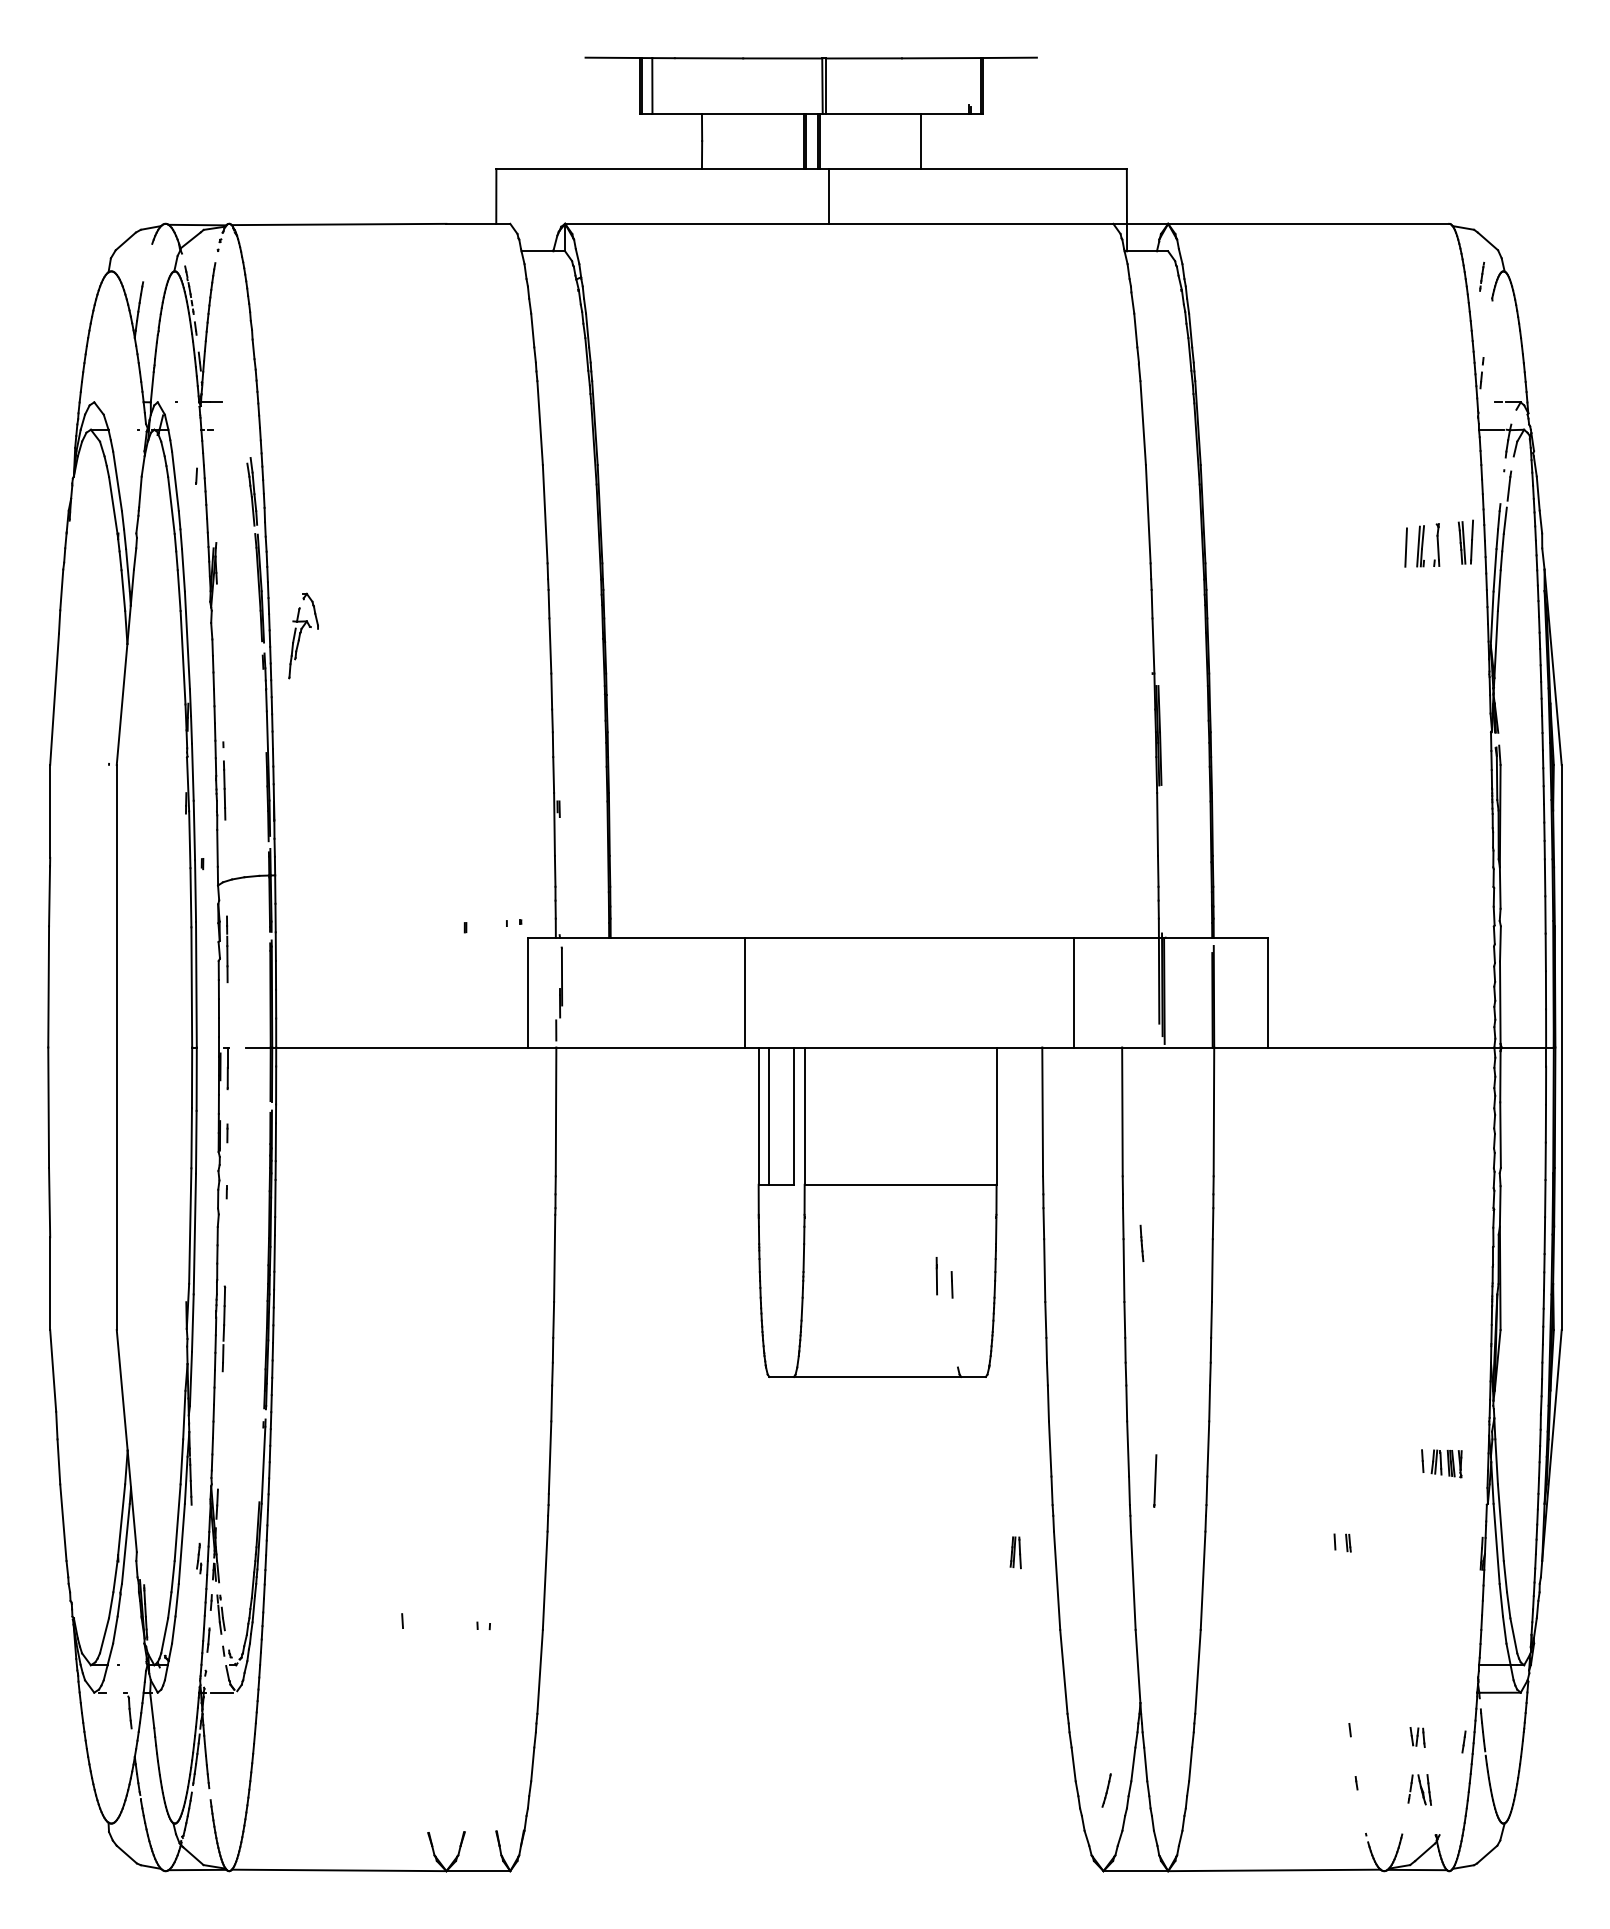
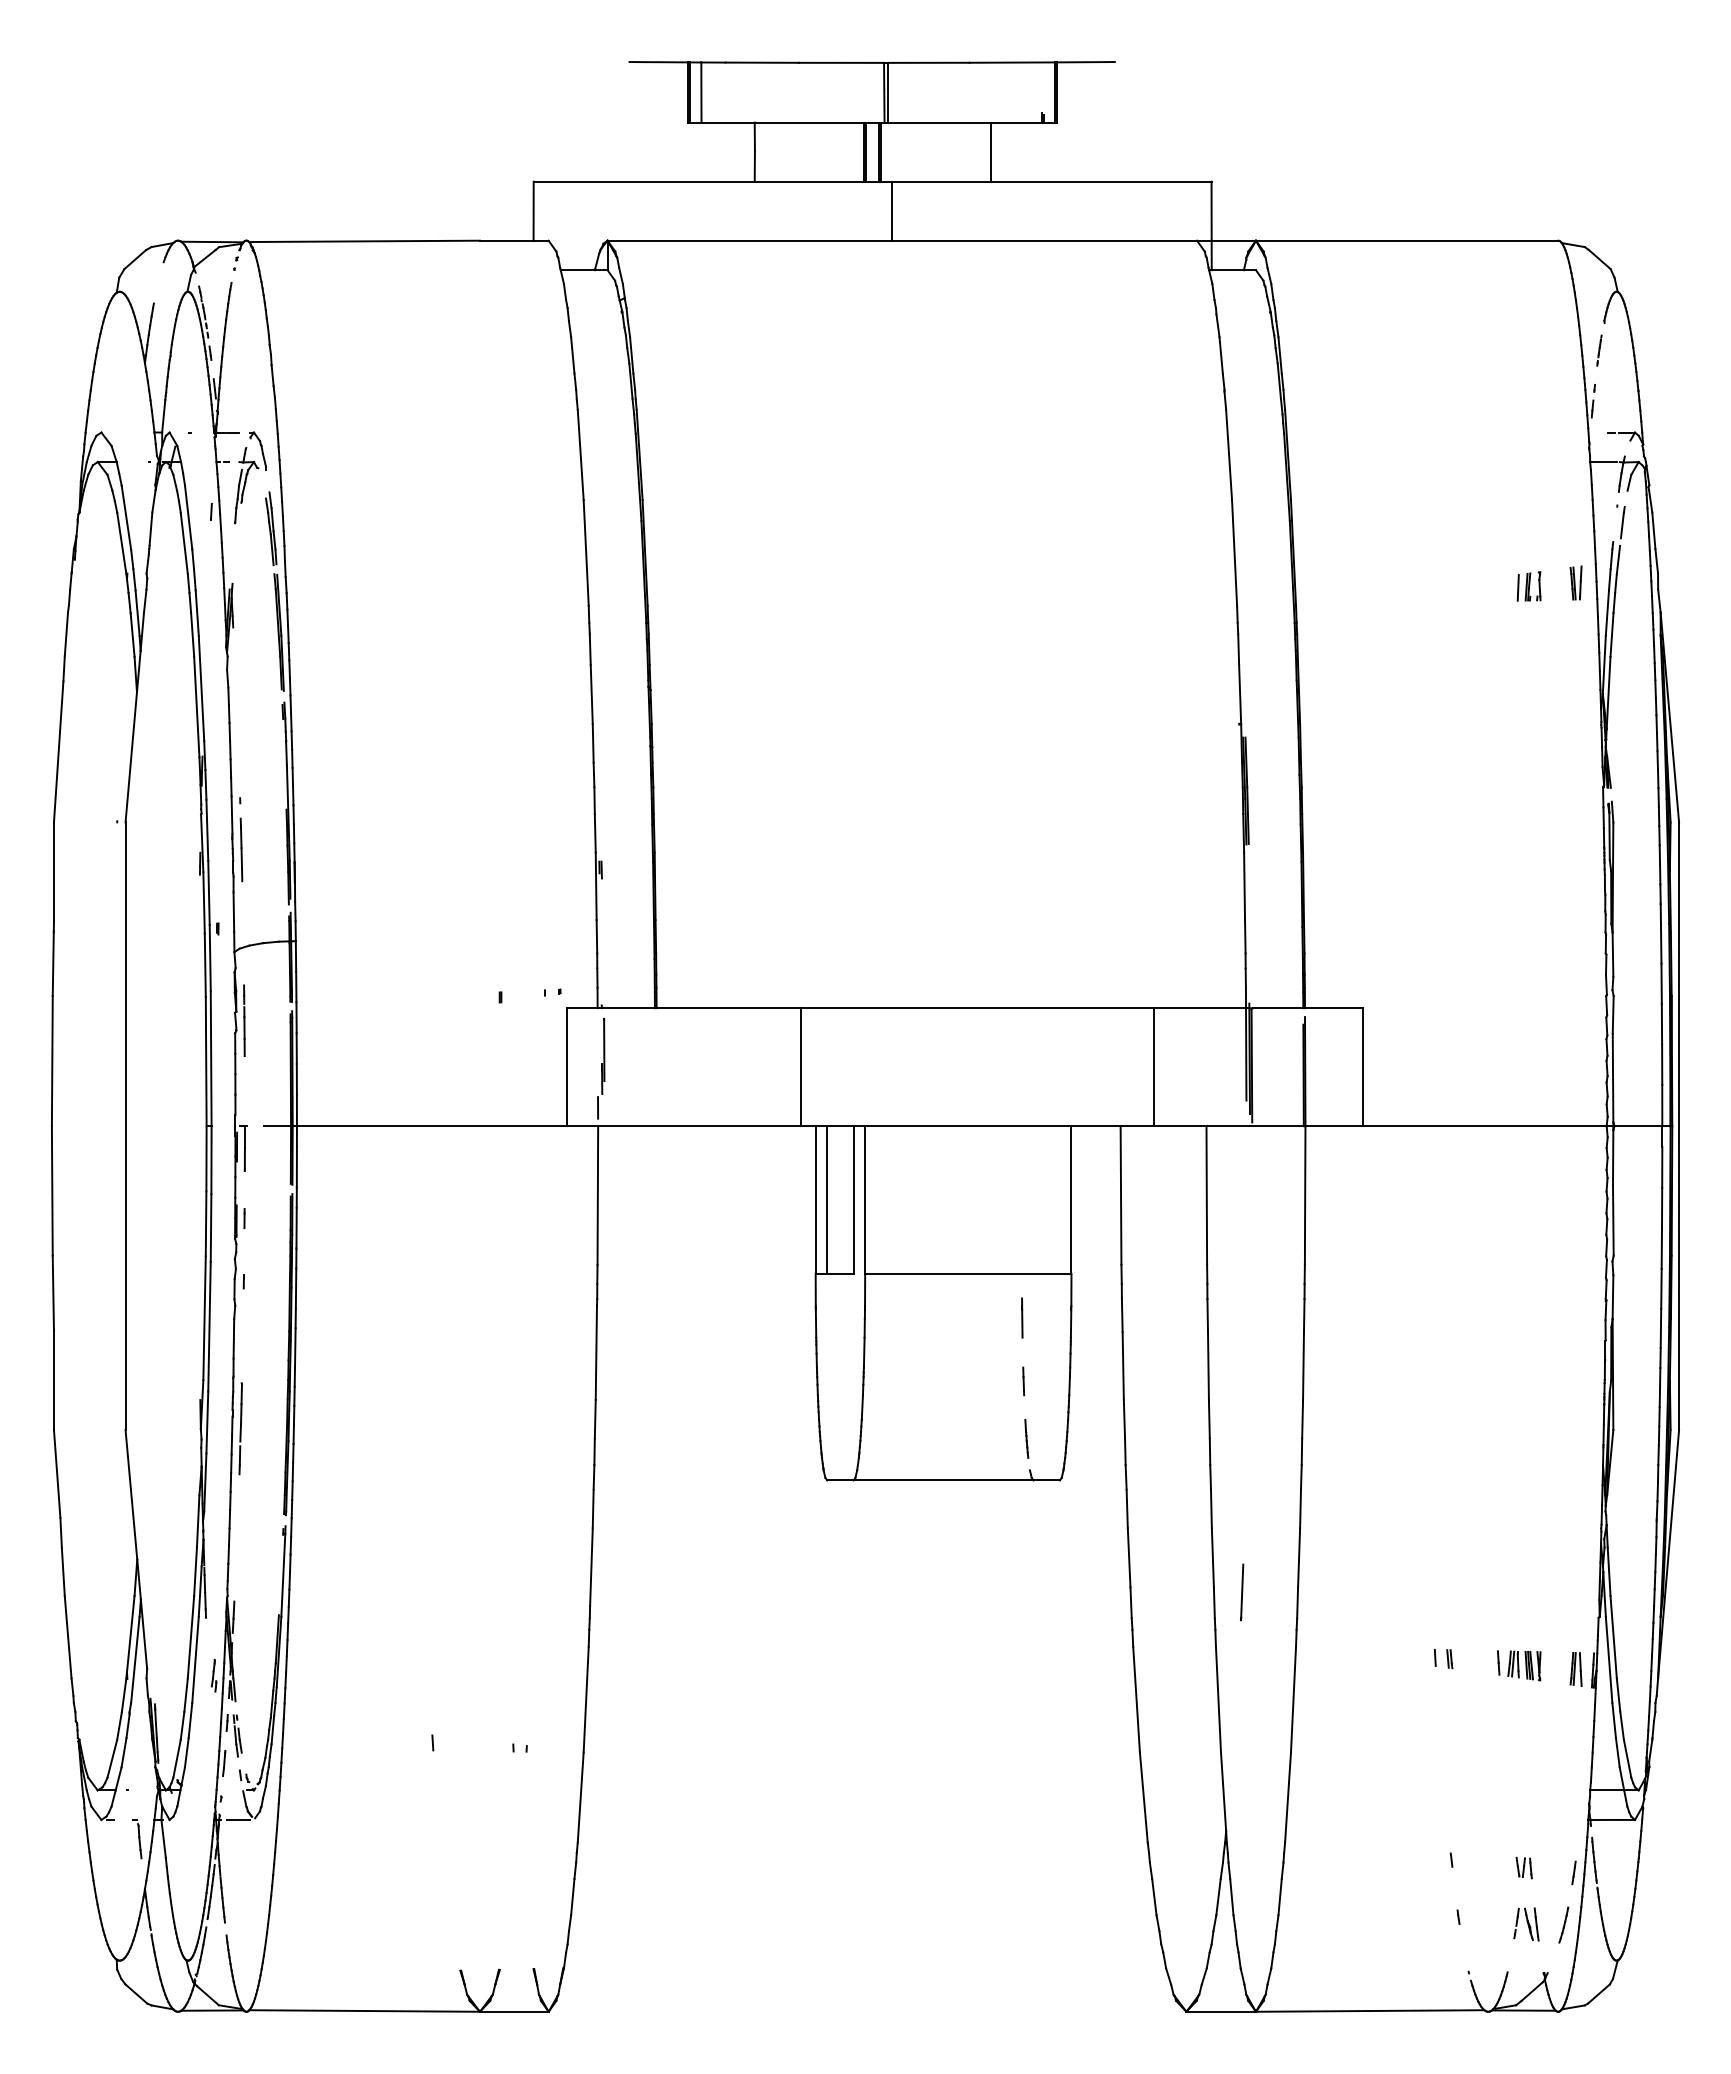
line: (1482, 276) -> (1599, 350), moved
part: (1465, 541) -> (1575, 582), size x0.71
part: (1421, 545) -> (1528, 586), size x0.62
part: (303, 635) -> (250, 477), moved
line: (1141, 1243) -> (1026, 1438), moved
line: (937, 1275) -> (1022, 1317), moved
part: (1442, 1463) -> (1519, 1665), moved
part: (1015, 1552) -> (1575, 1669), moved
line: (1106, 1789) -> (1563, 1924), moved

